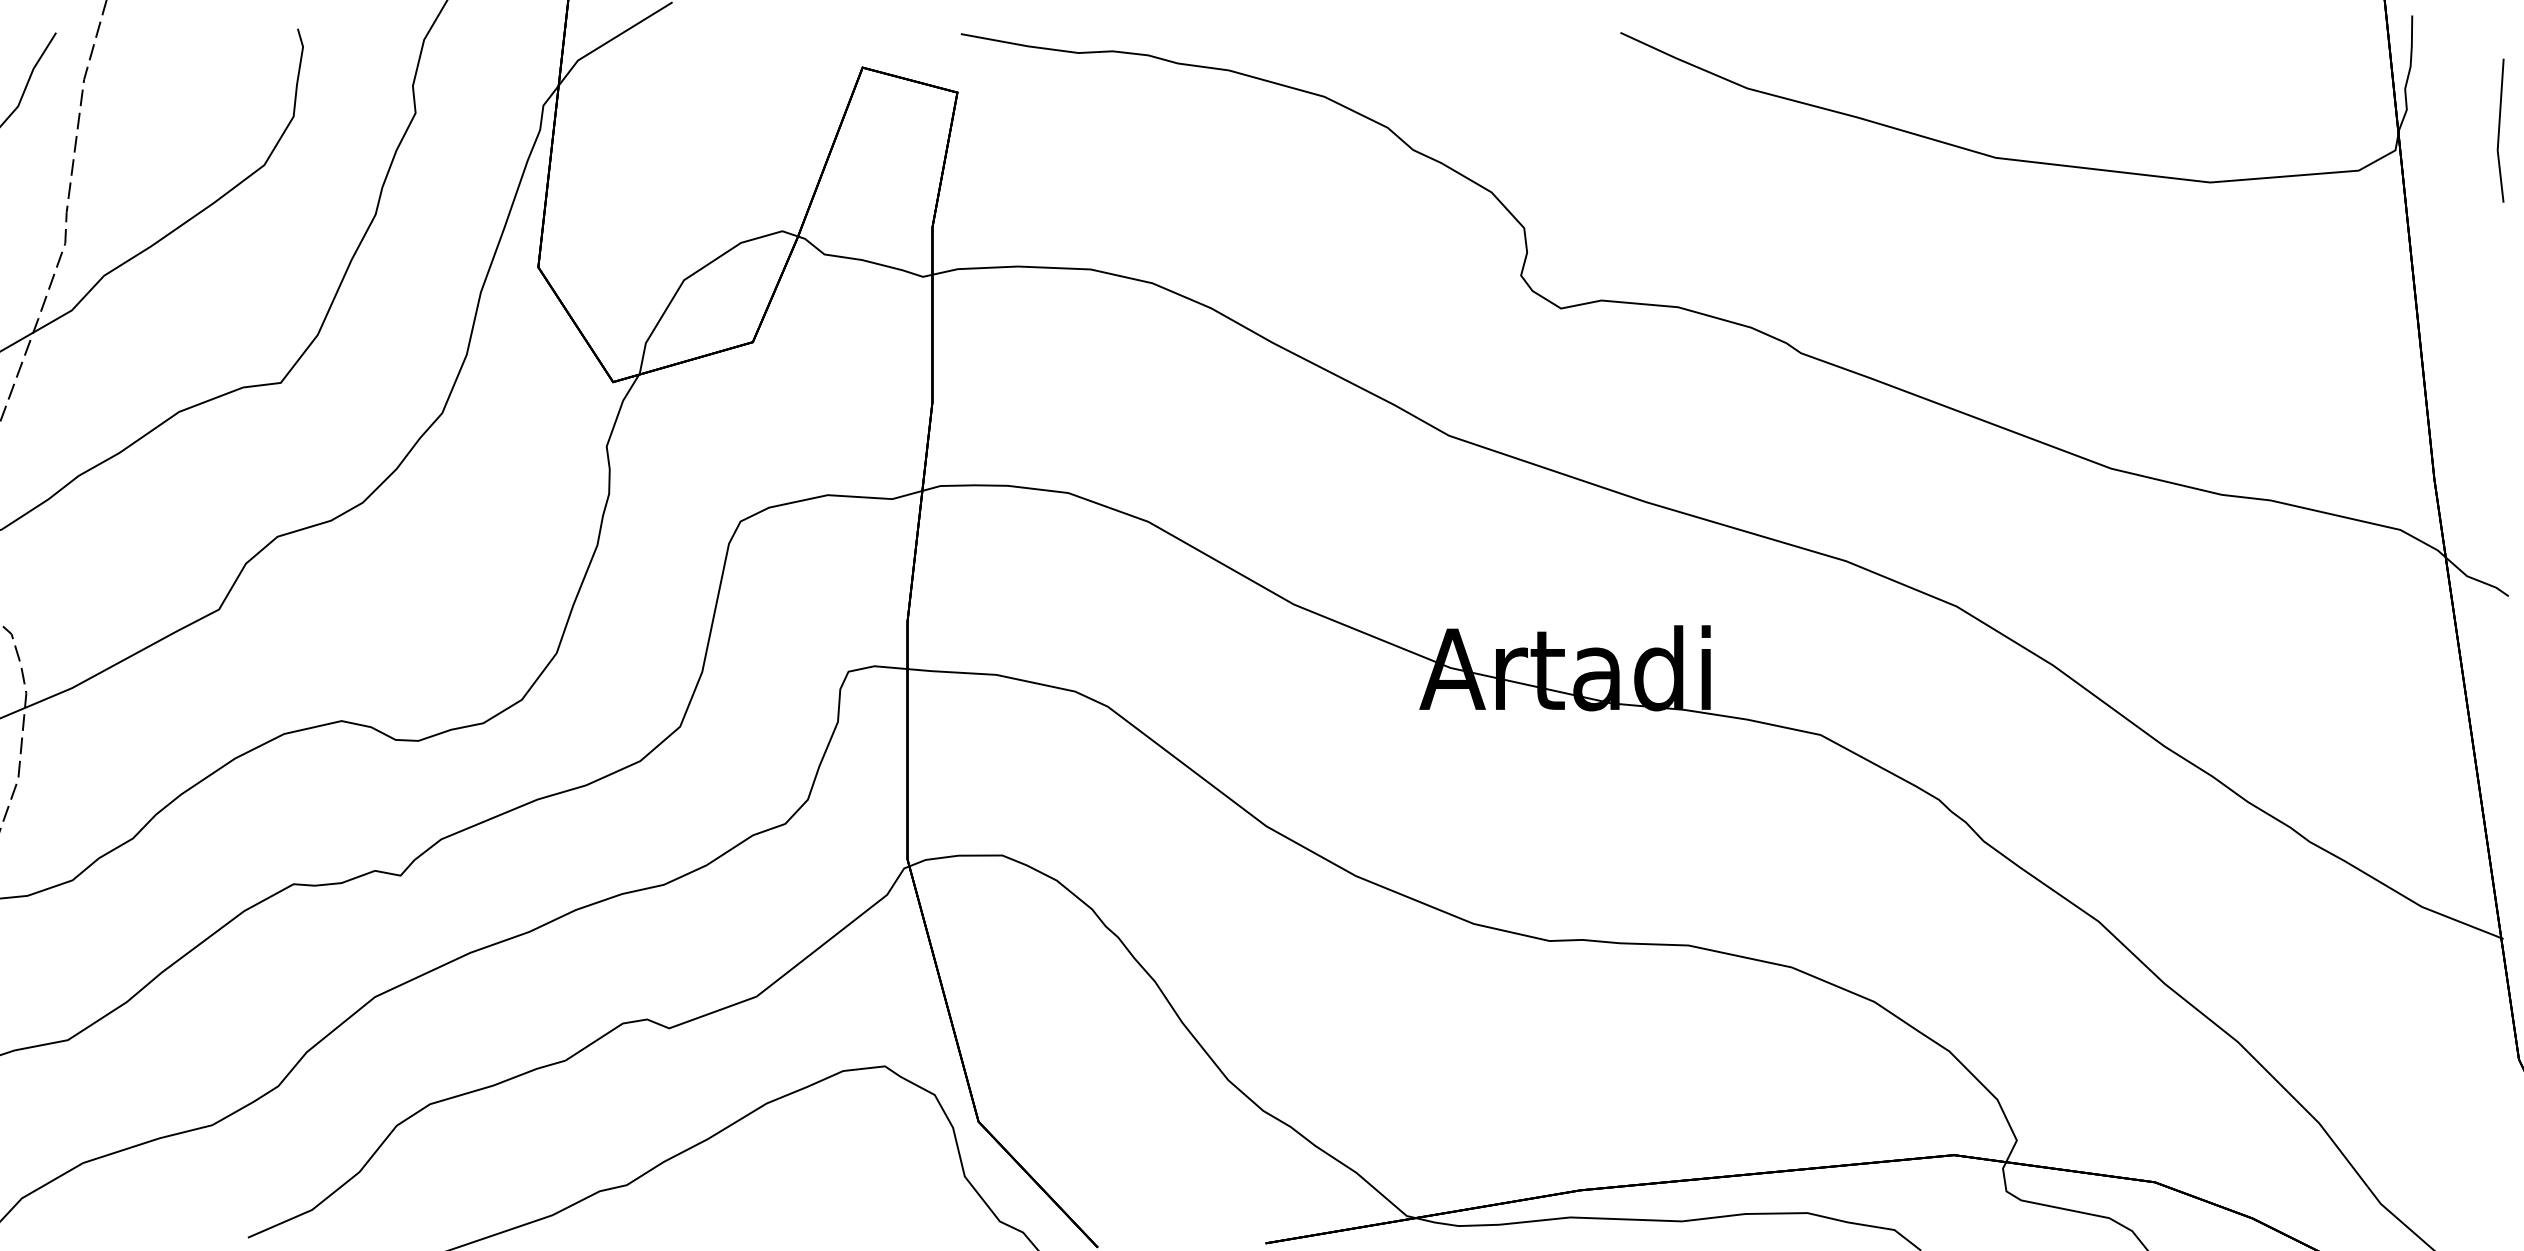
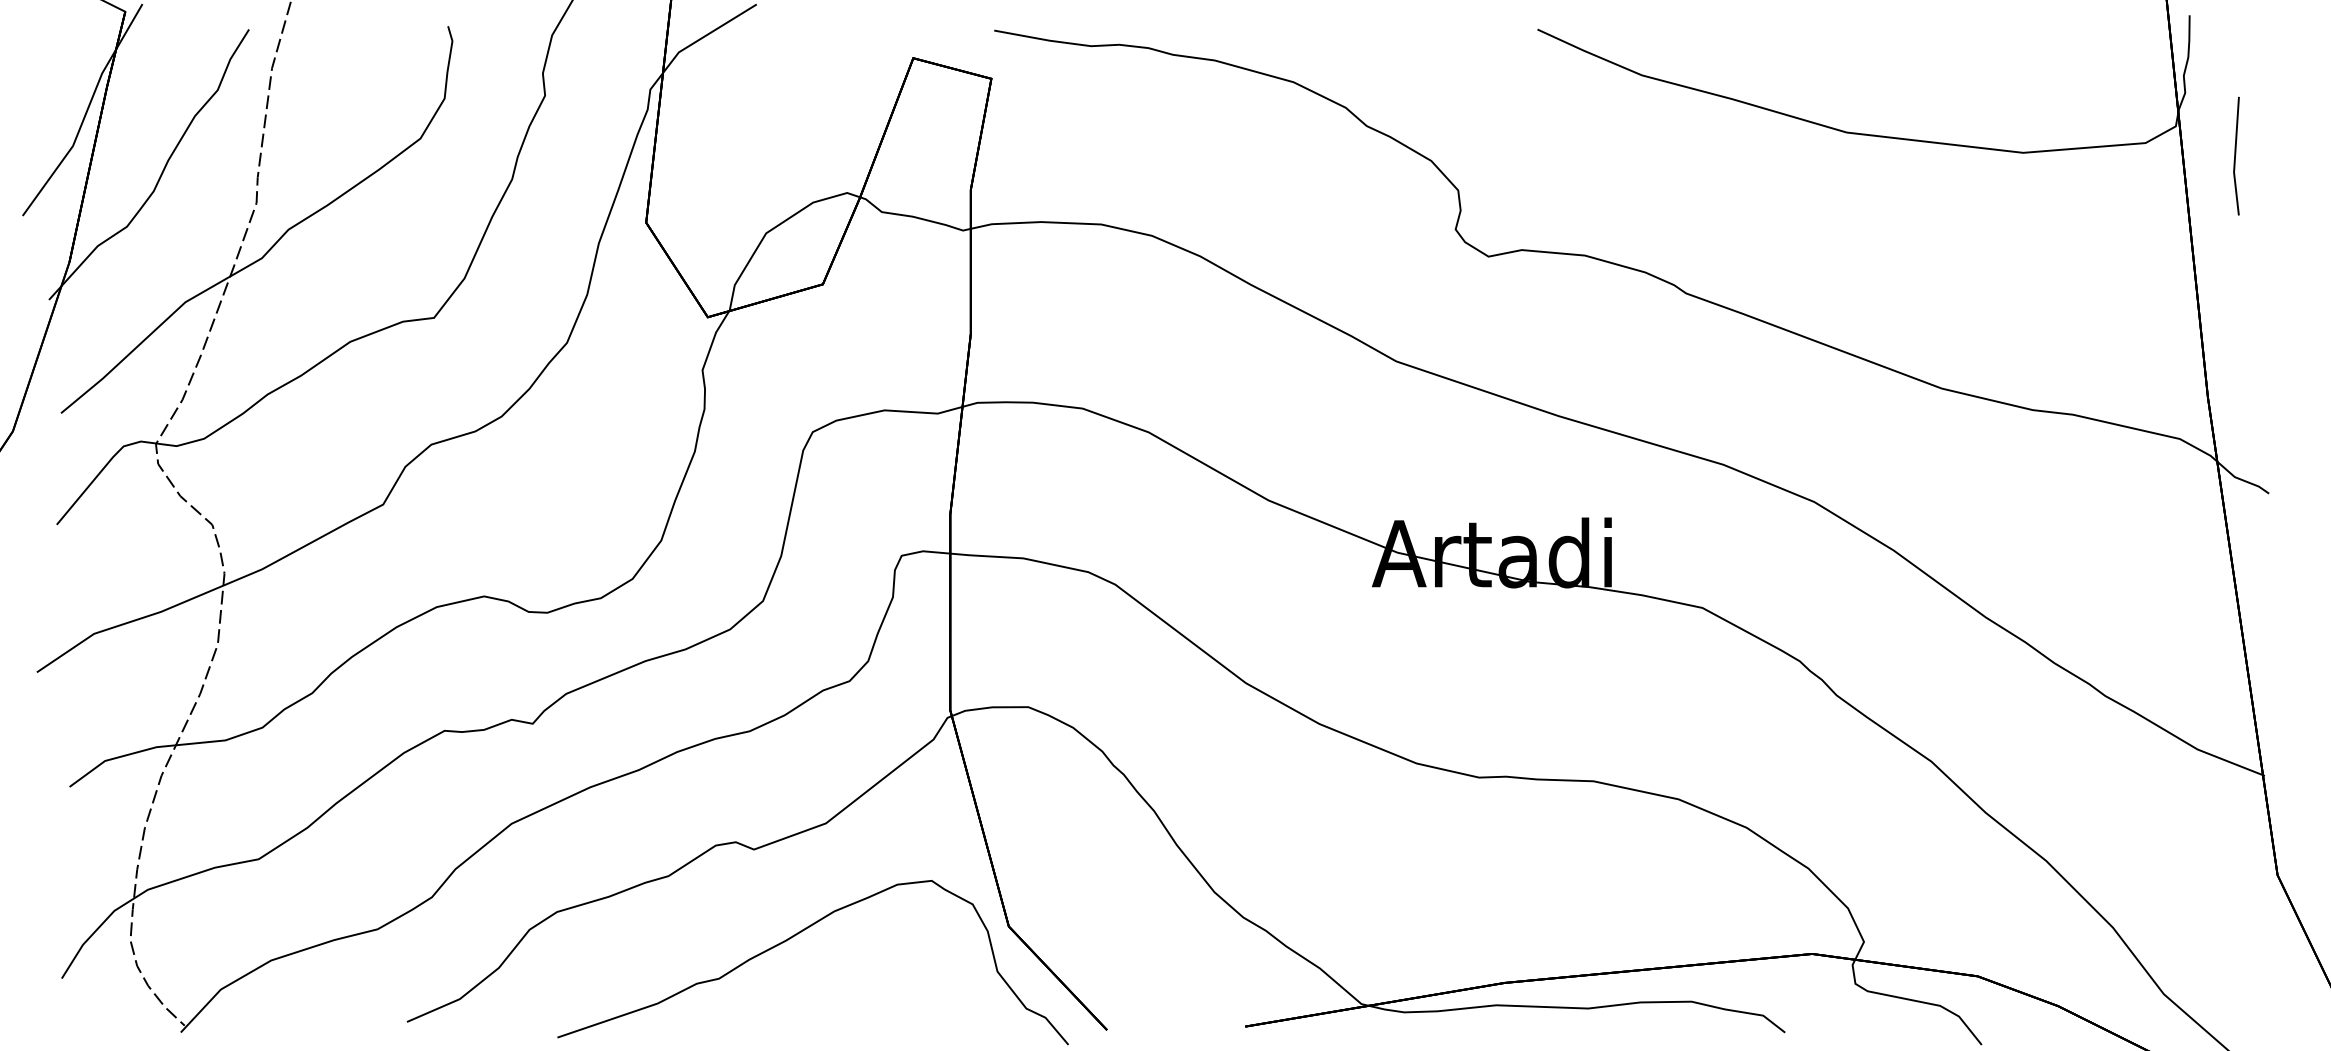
line: (2500, 128) -> (2236, 154), moved

